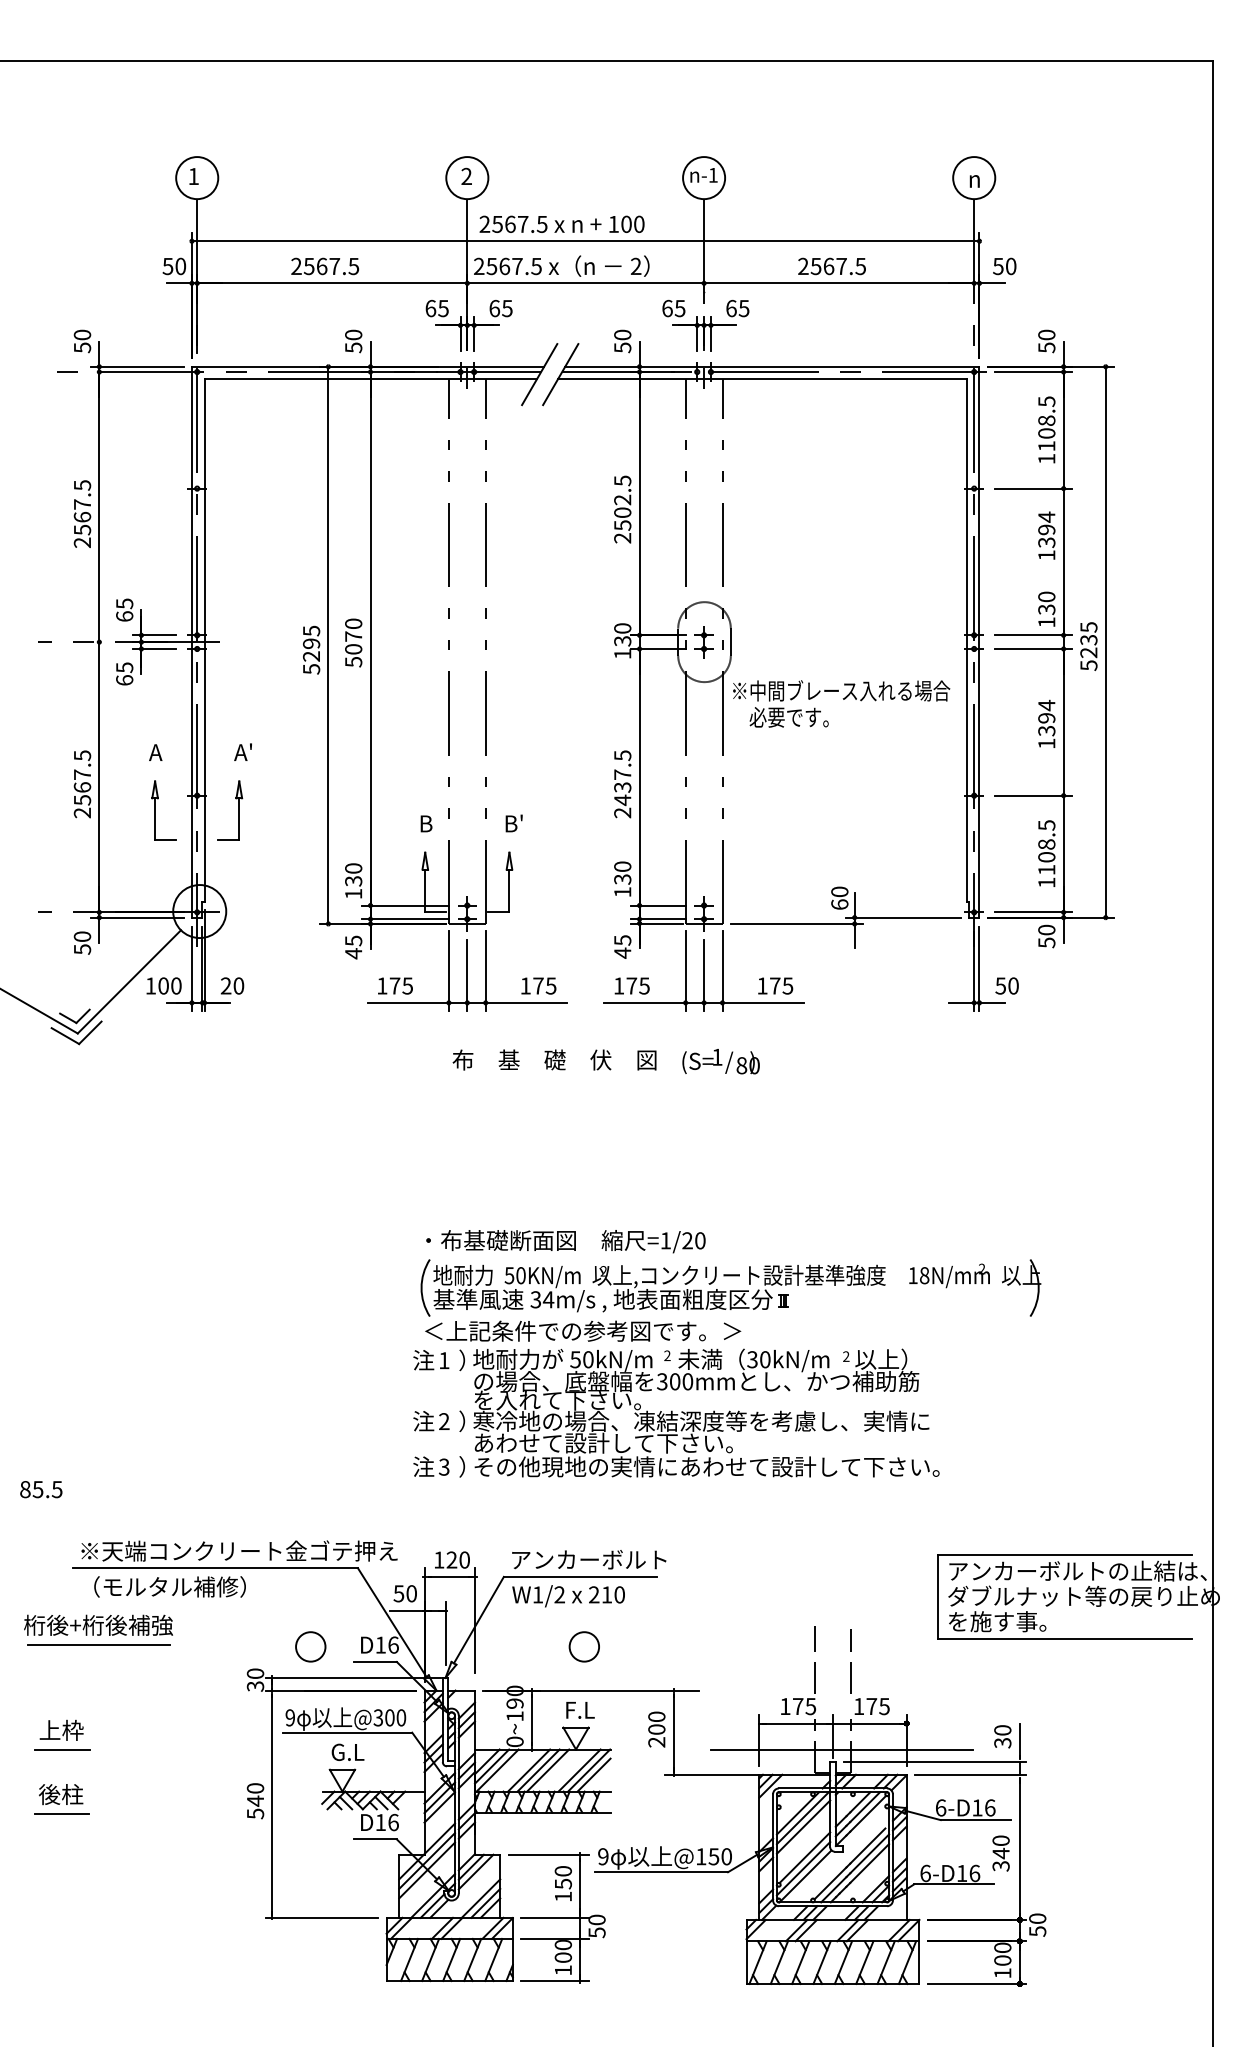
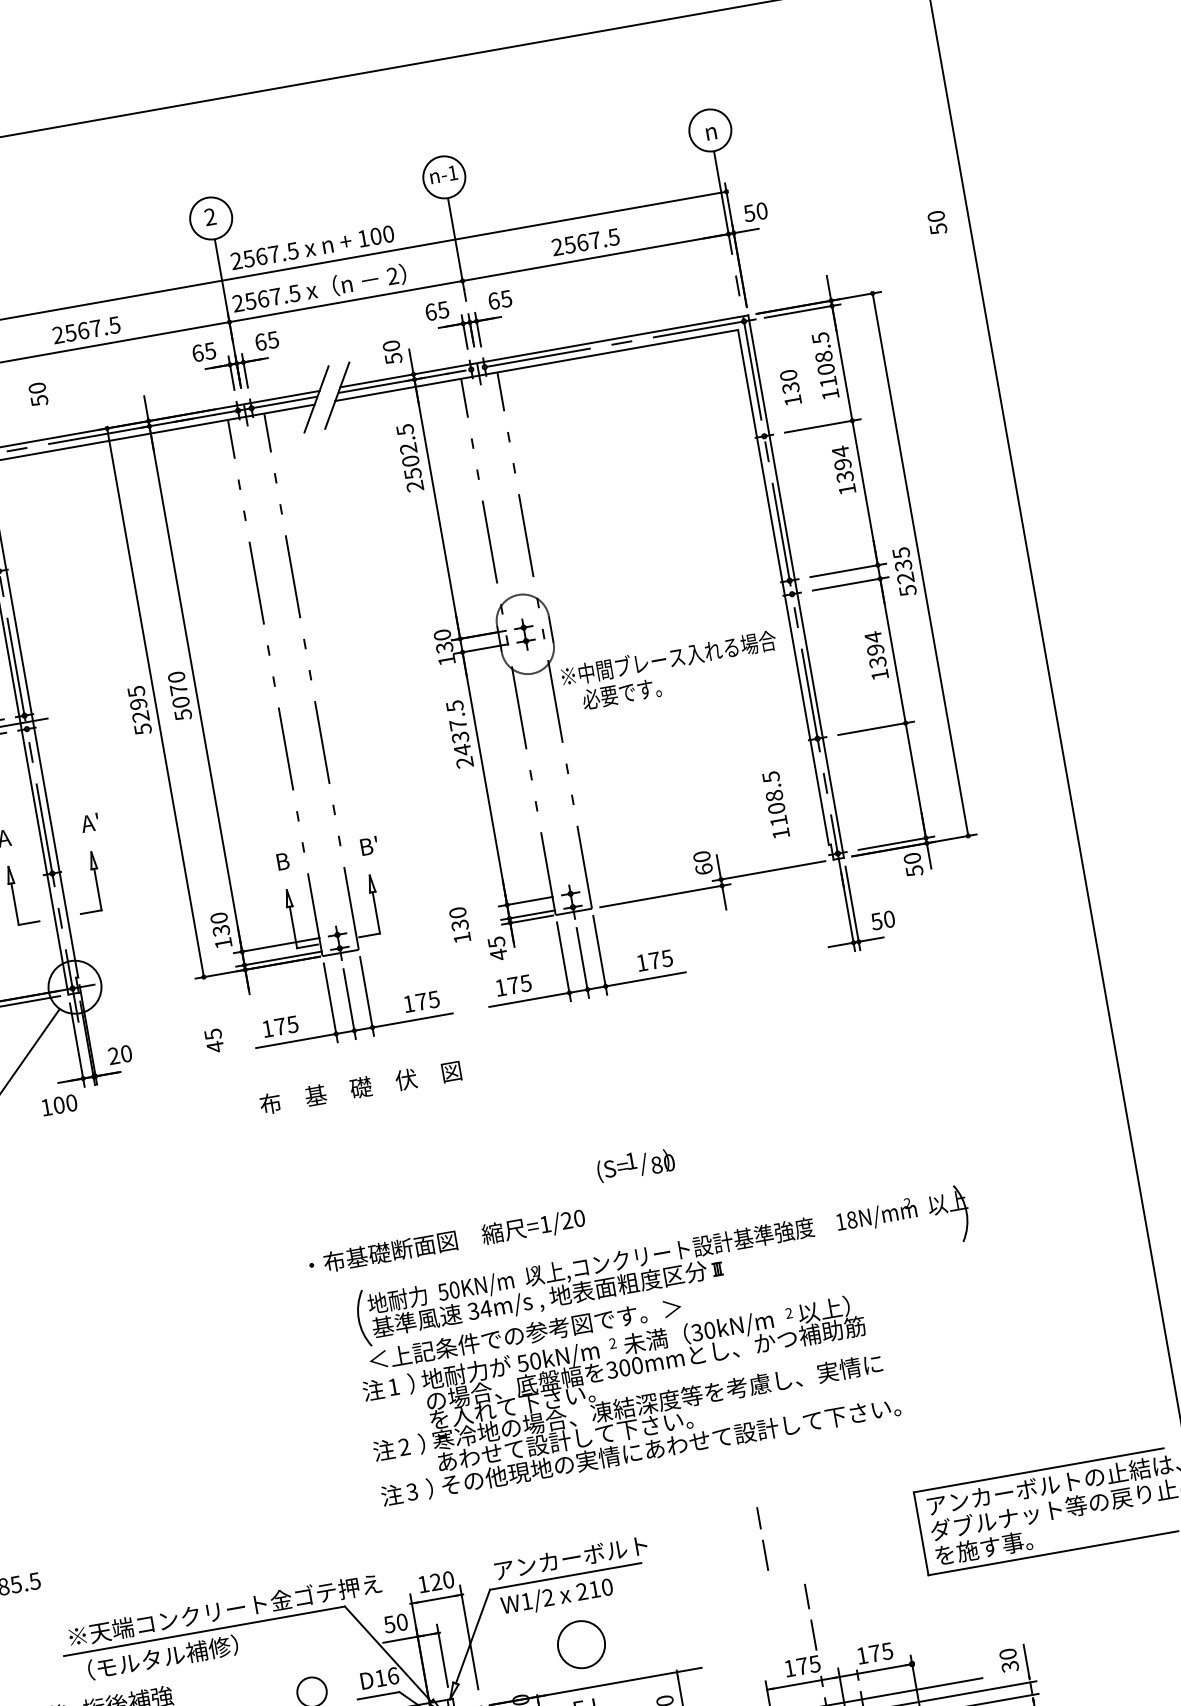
text: (353, 341) -> (38, 394), moved
text: (1046, 341) -> (937, 222), moved
text: (622, 509) -> (409, 458), moved
text: (1046, 608) -> (790, 386), moved
text: (622, 784) -> (459, 734), moved
text: (1046, 853) -> (775, 804), moved
text: (622, 878) -> (459, 924), moved
text: (353, 947) -> (214, 1040), moved
text: (163, 985) -> (58, 1104), moved
text: (554, 1059) -> (360, 1087), moved
text: (720, 1061) -> (635, 1164), moved
text: (565, 1241) -> (446, 1242), moved
circle: (584, 1646) -> (581, 1644), size x1.6
line: (850, 1662) -> (762, 1540), moved

